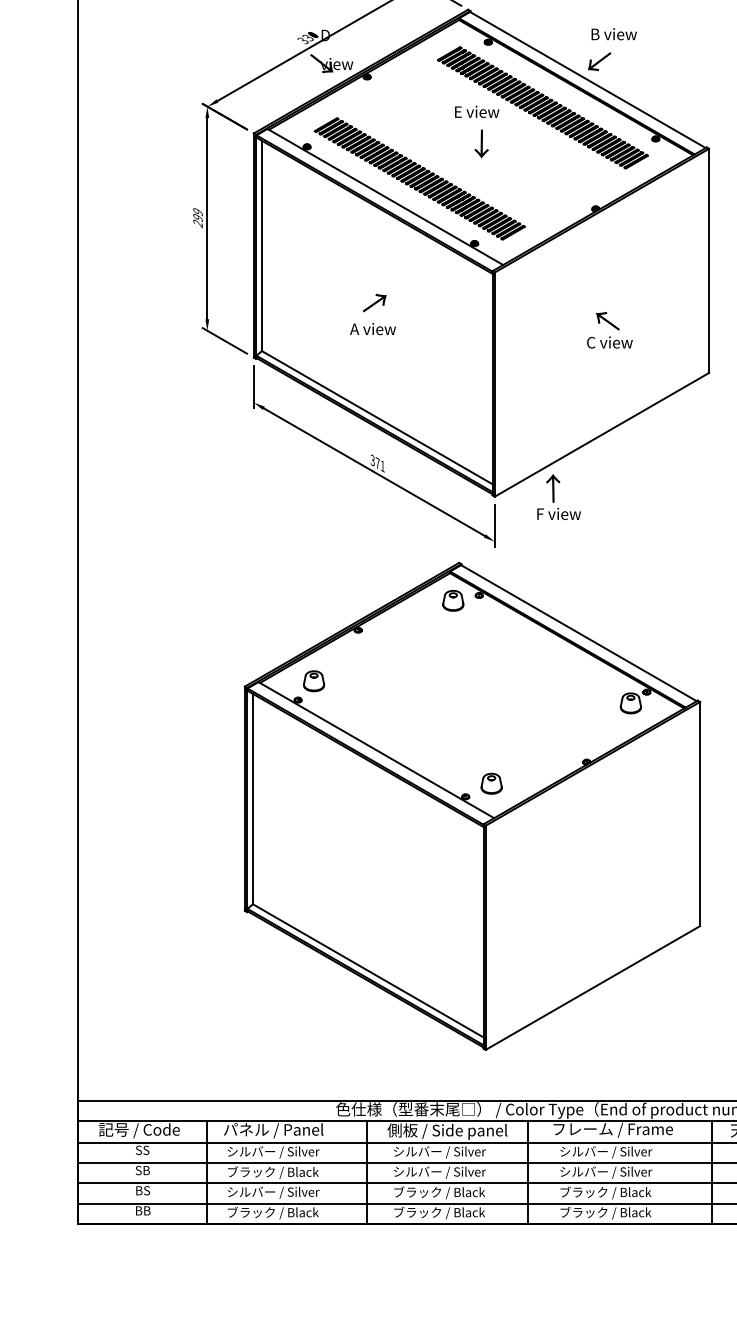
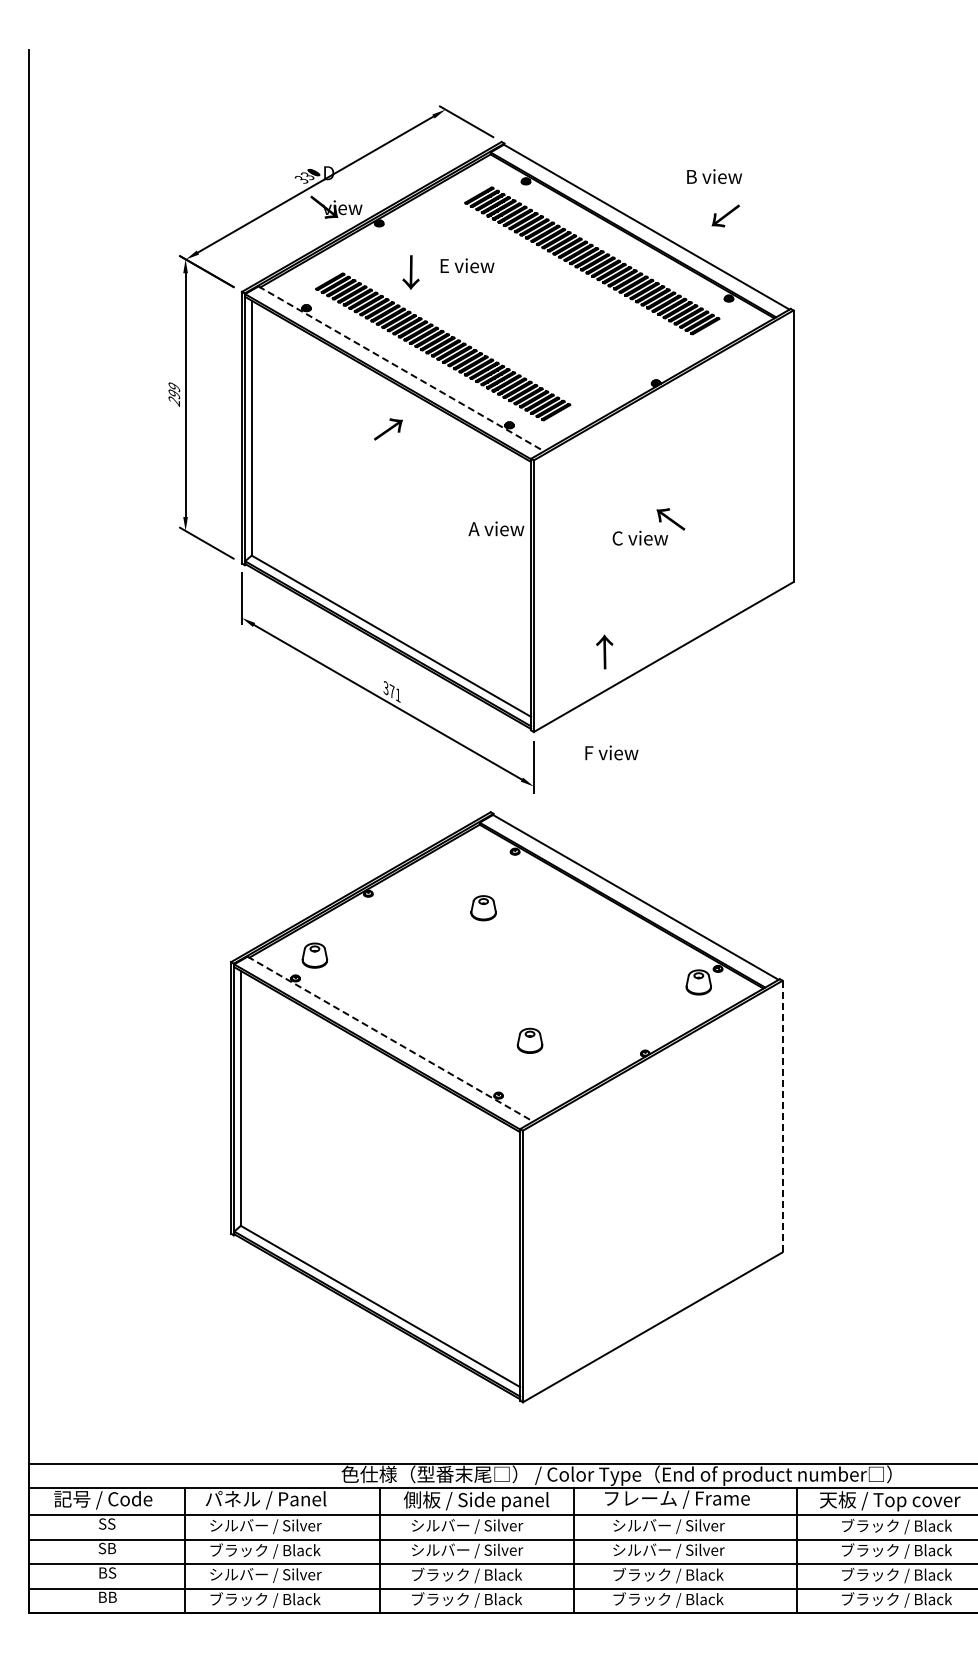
text: (614, 34) -> (714, 176), moved
text: (599, 61) -> (725, 215), moved
text: (477, 111) -> (467, 265), moved
text: (481, 143) -> (410, 272), moved
line: (385, 196) -> (401, 368), solid -> dashed
text: (374, 303) -> (388, 429), moved
text: (373, 328) -> (496, 528), moved
text: (610, 341) -> (640, 537), moved
text: (553, 488) -> (604, 651), moved
part: (453, 601) -> (483, 908), moved
line: (376, 750) -> (390, 1039), solid -> dashed
part: (491, 783) -> (529, 1040), moved
line: (699, 814) -> (782, 1116), solid -> dashed

